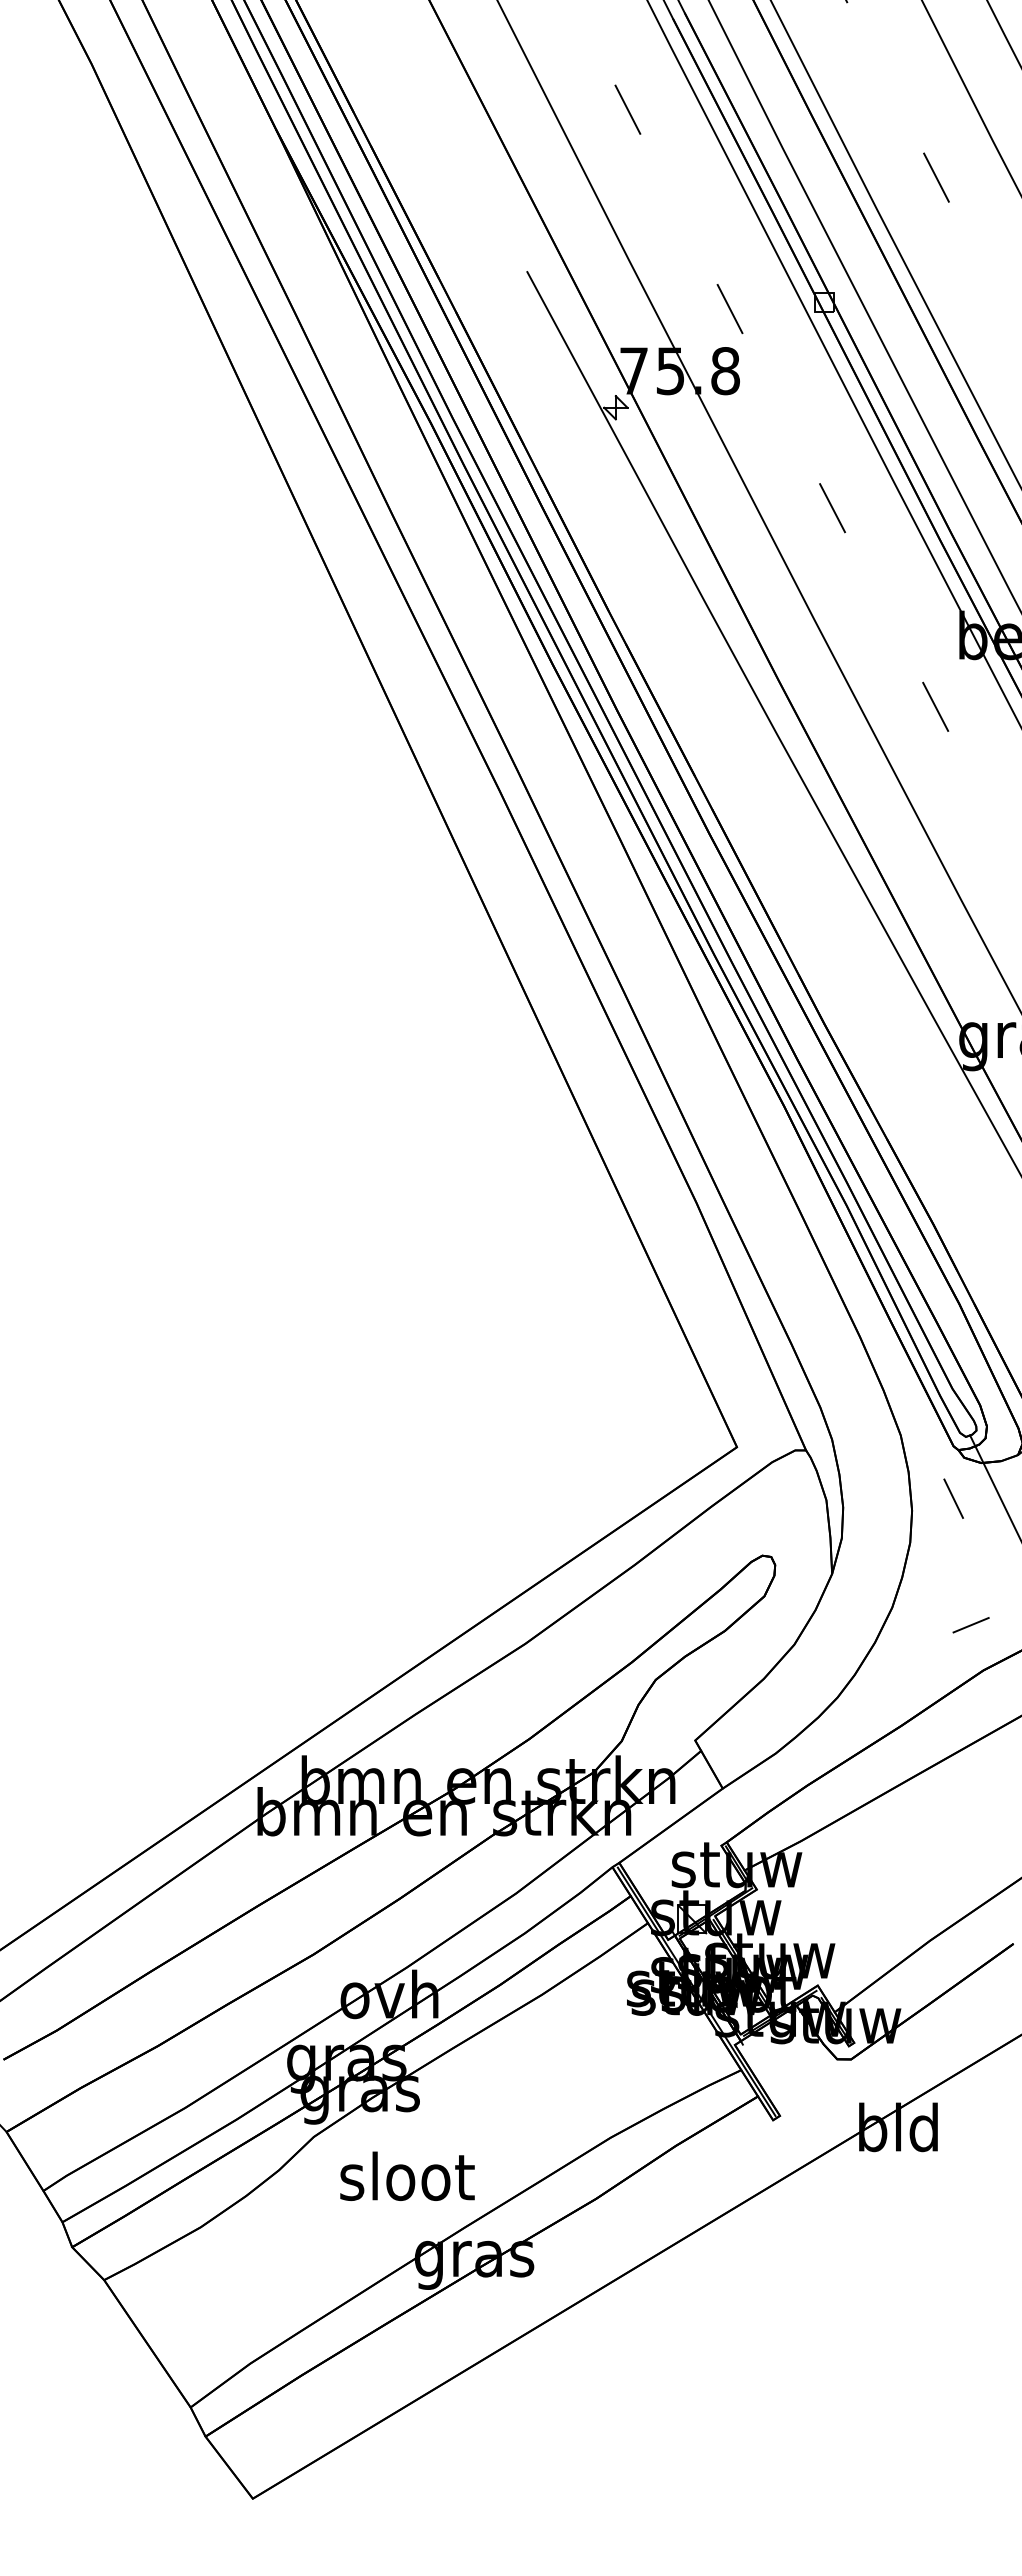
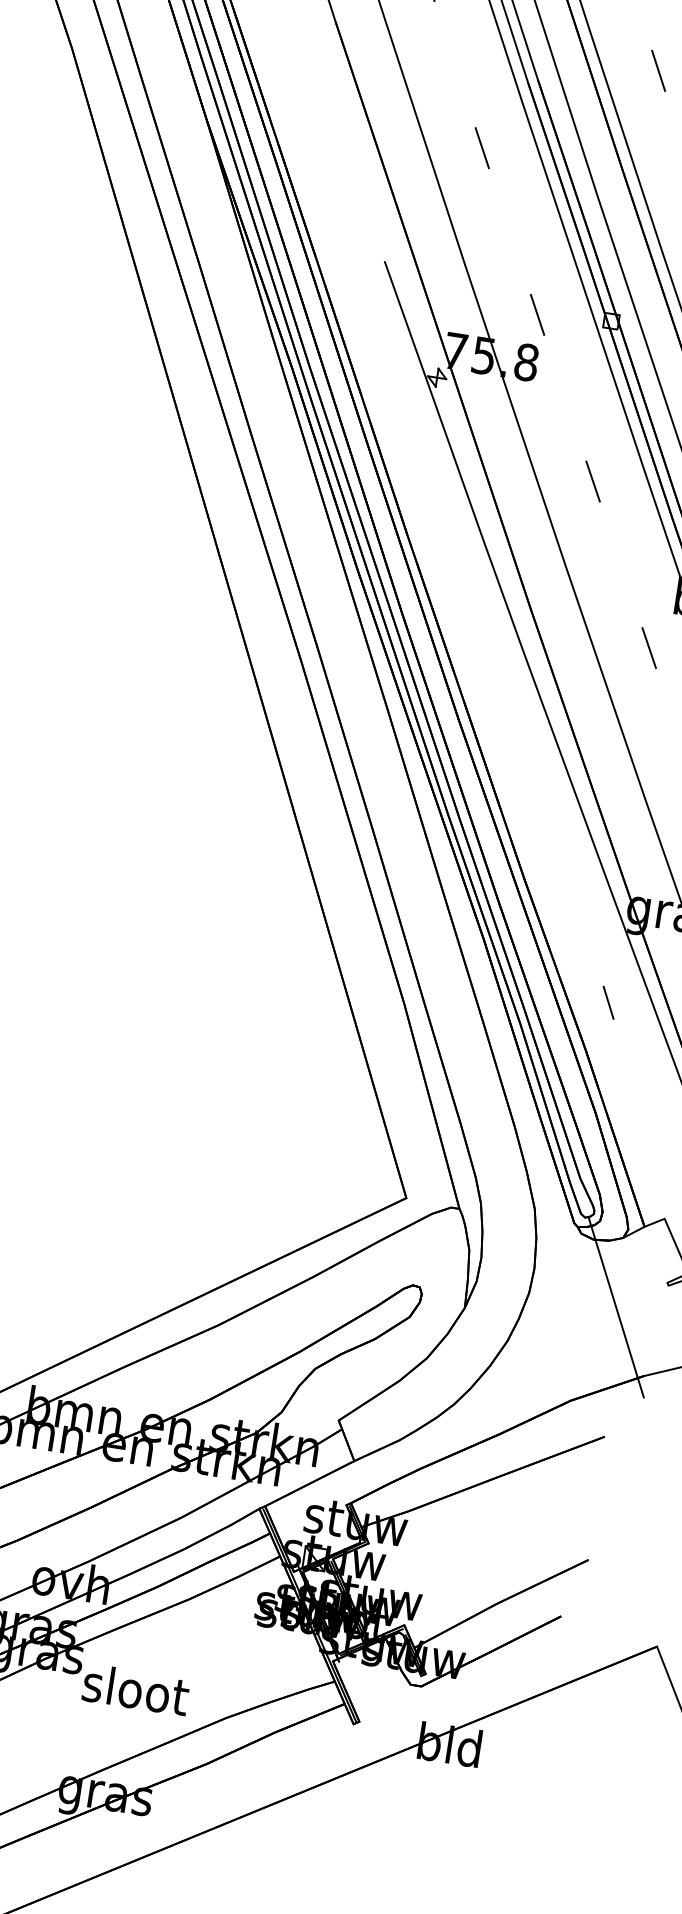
line: (953, 1498) -> (608, 1002), moved
line: (970, 1625) -> (565, 1364), removed
text: (407, 2175) -> (136, 1689), moved

